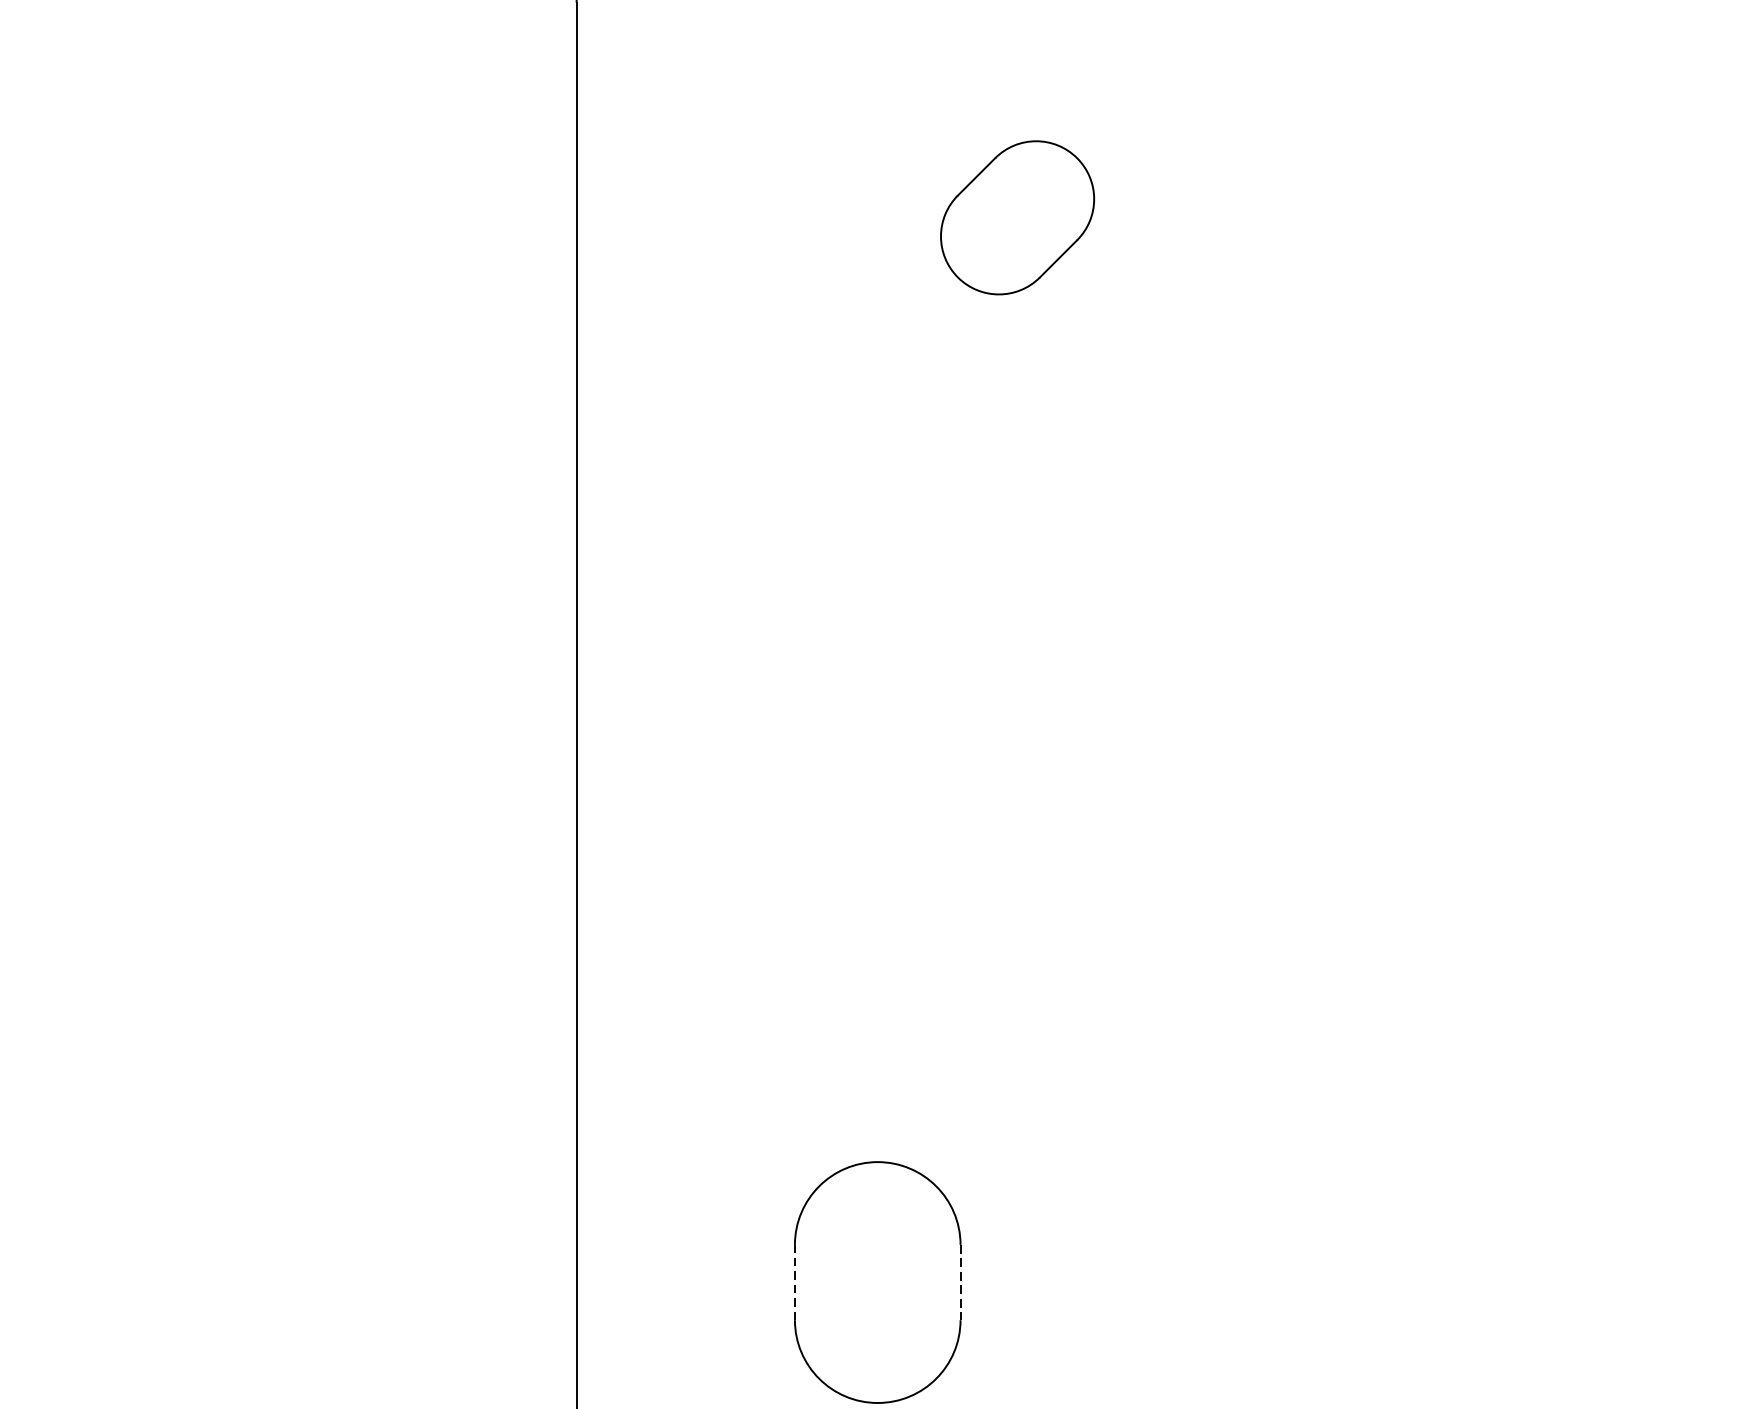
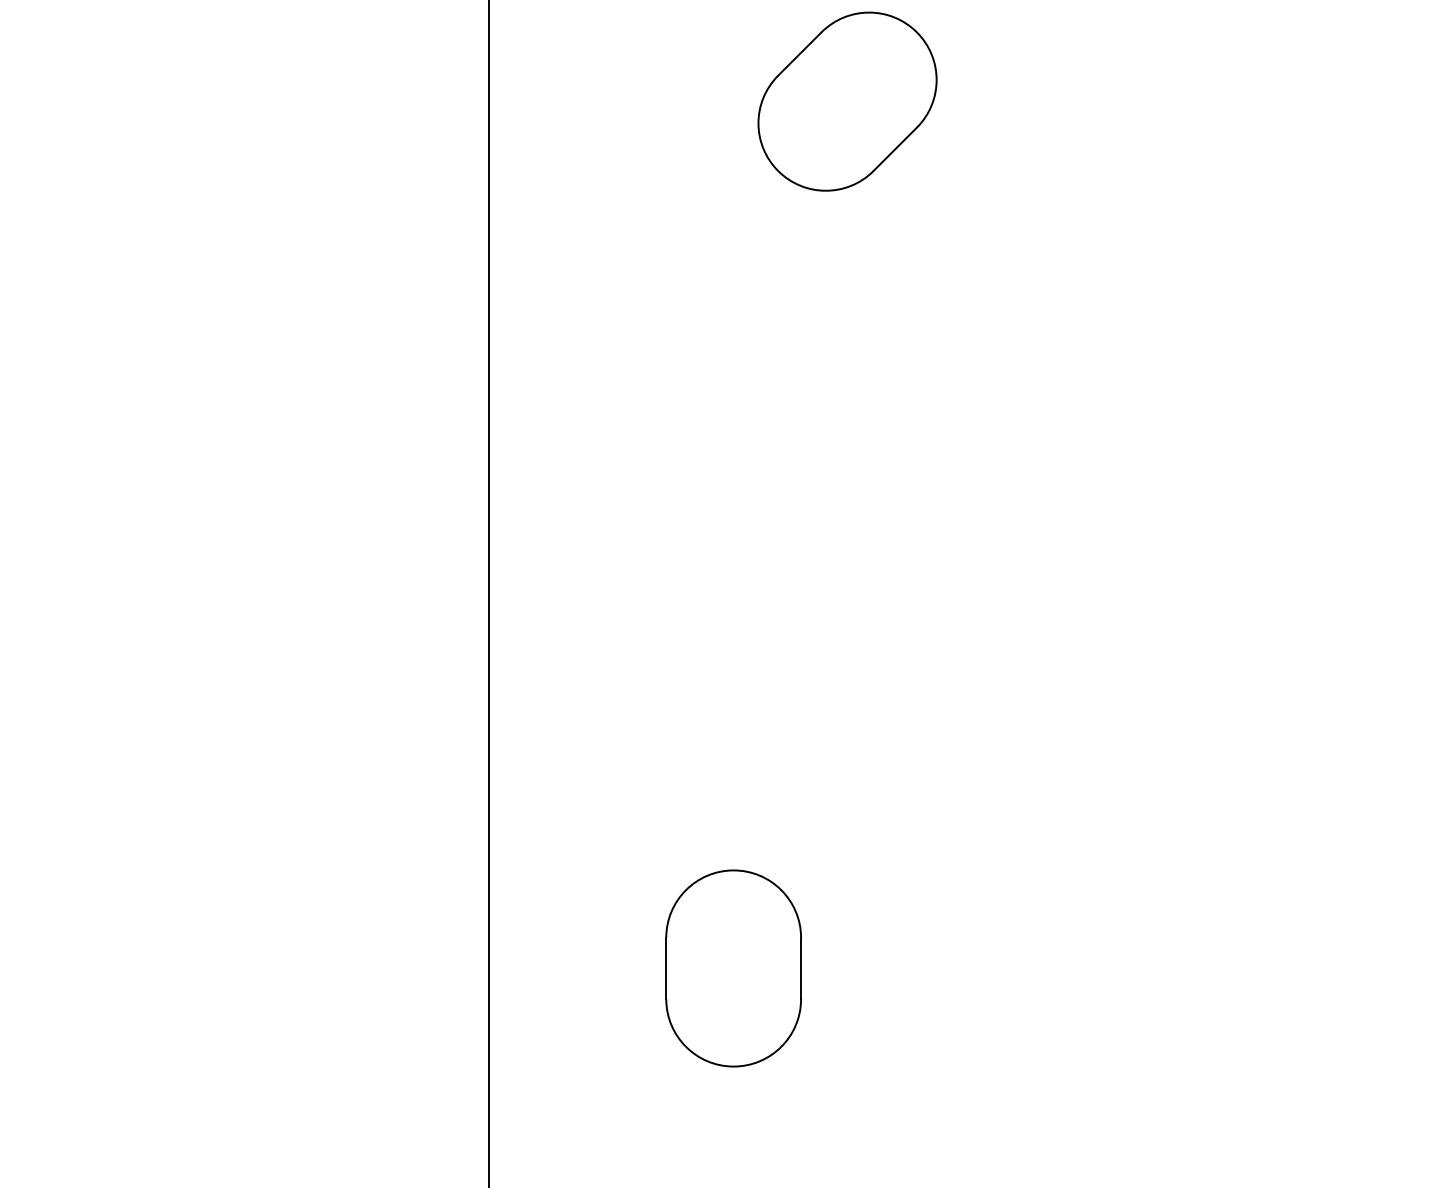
part: (1017, 217) -> (847, 101), size x1.43
line: (795, 1282) -> (666, 968), dashed -> solid
line: (961, 1282) -> (801, 968), dashed -> solid

